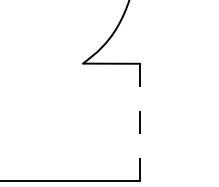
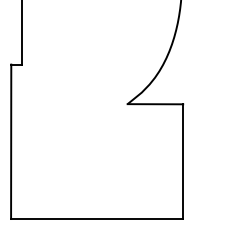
line: (140, 122) -> (183, 161), dashed -> solid

